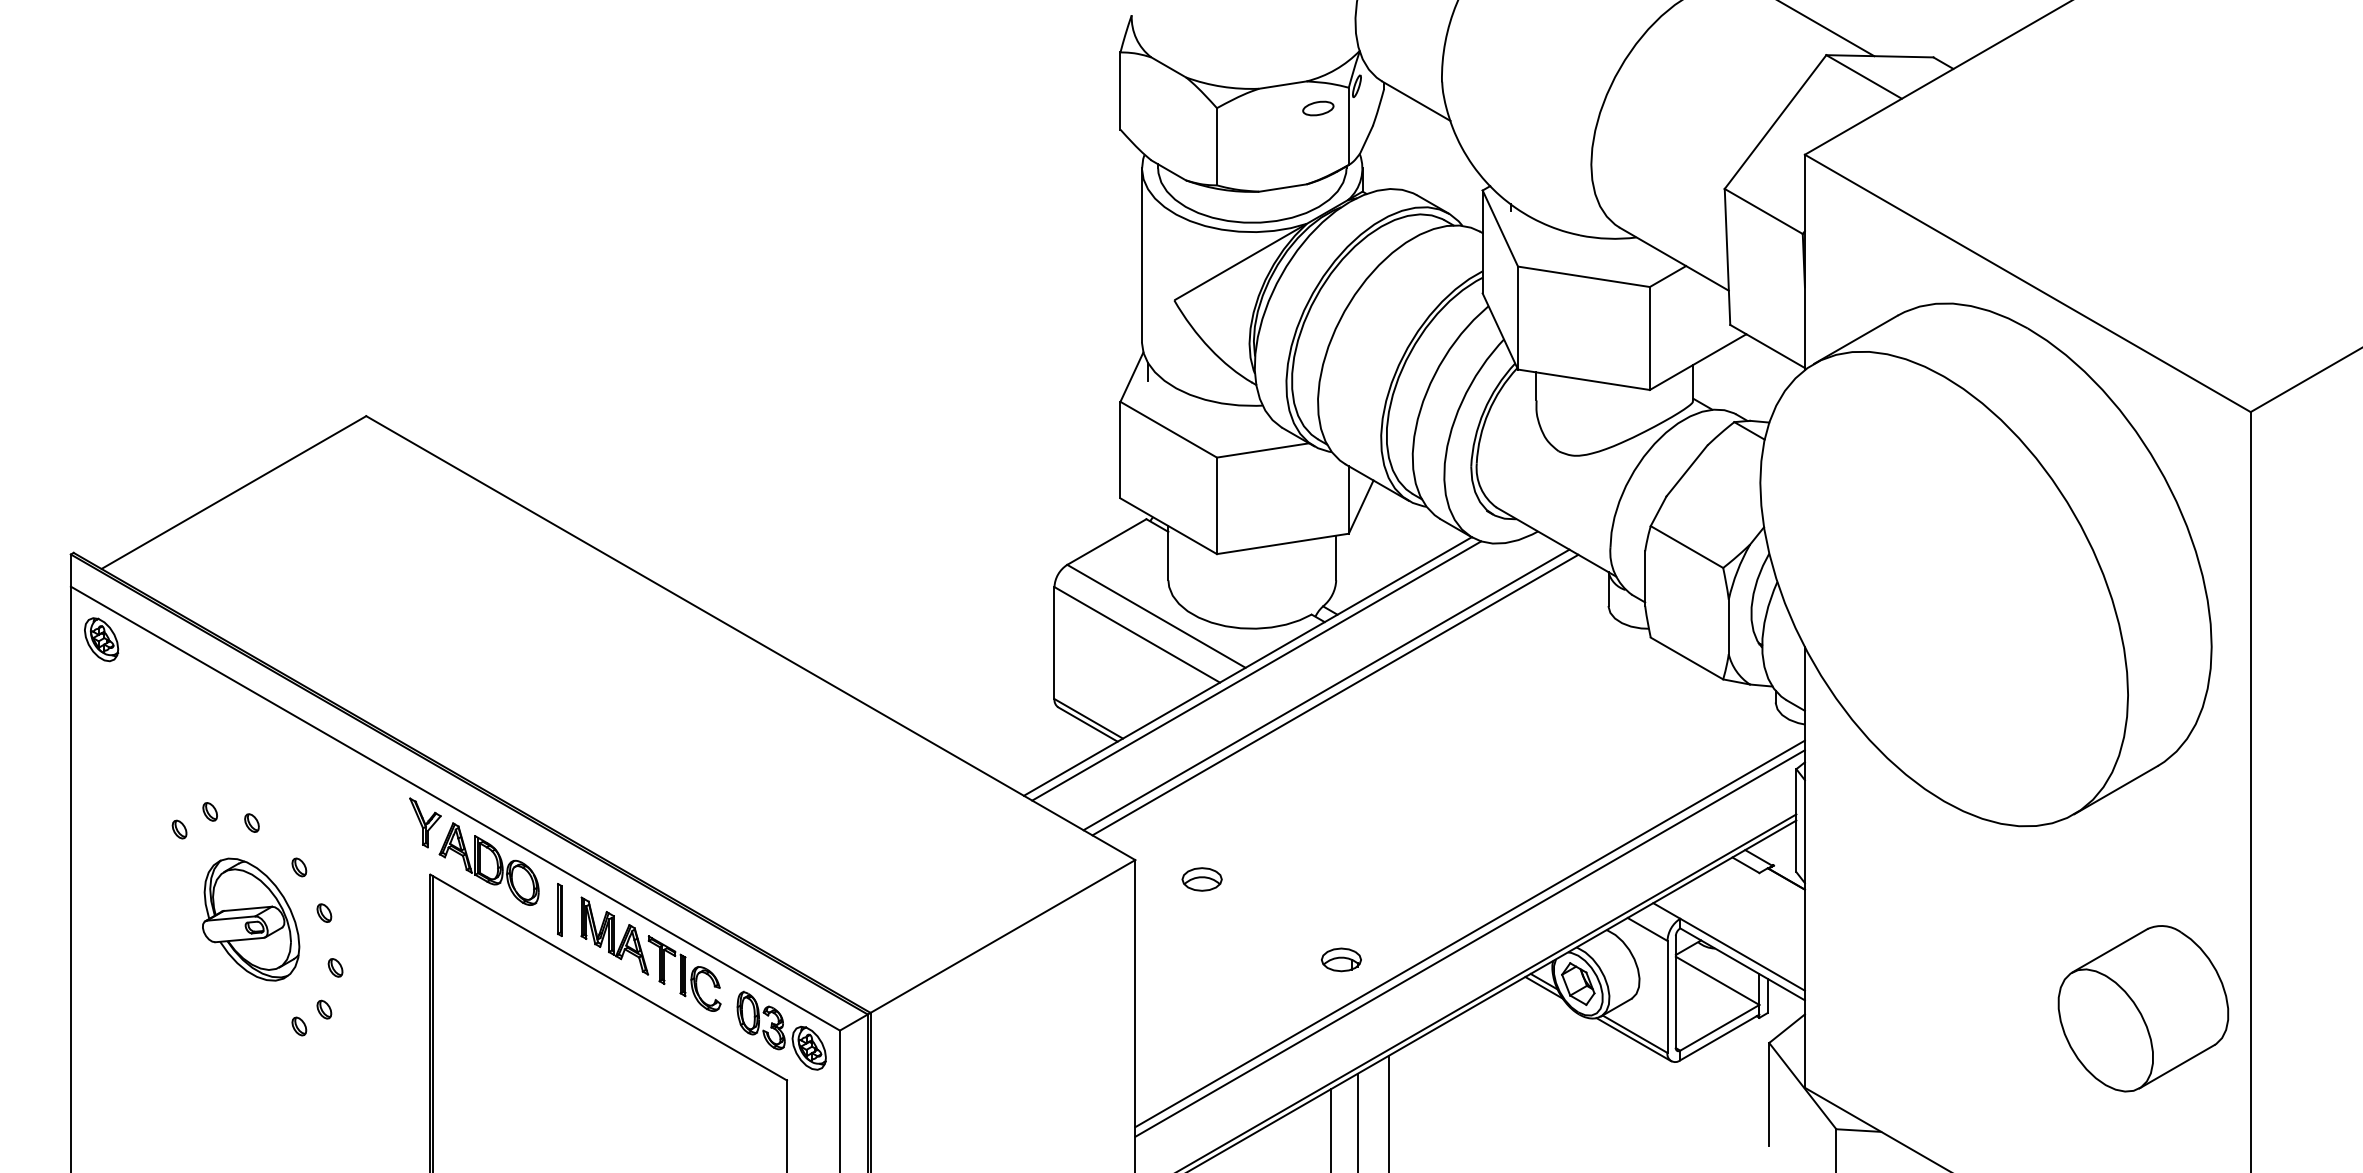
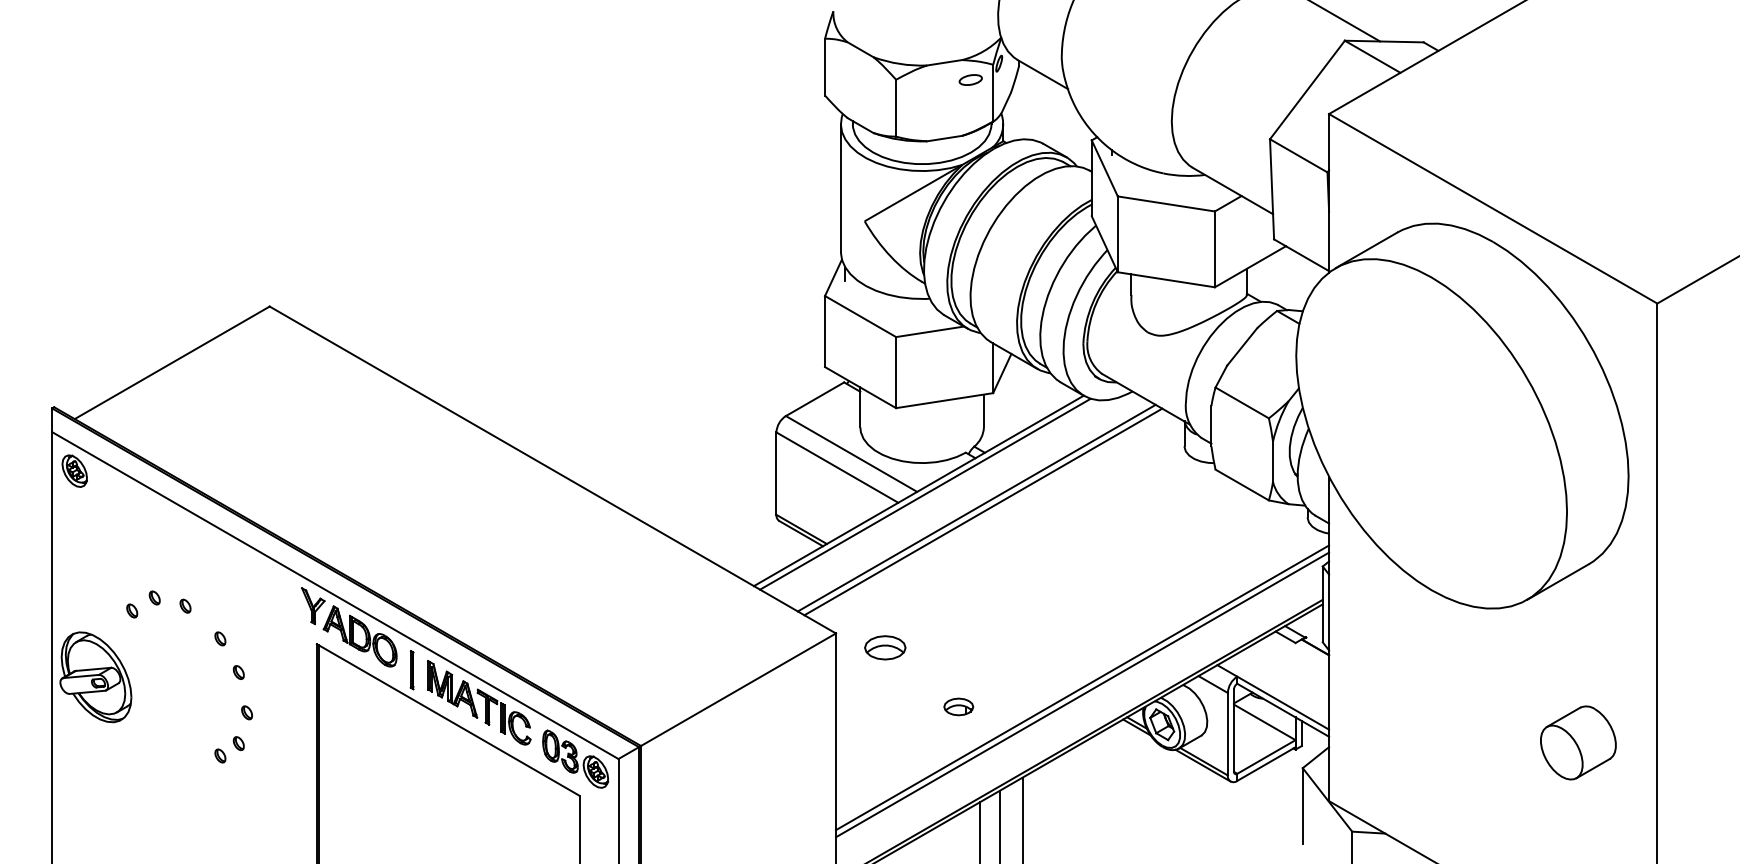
part: (1201, 879) -> (884, 647), size x1.4
part: (250, 919) -> (95, 677), moved
part: (1341, 959) -> (958, 706), moved
part: (2143, 1008) -> (1578, 742), size x0.6

